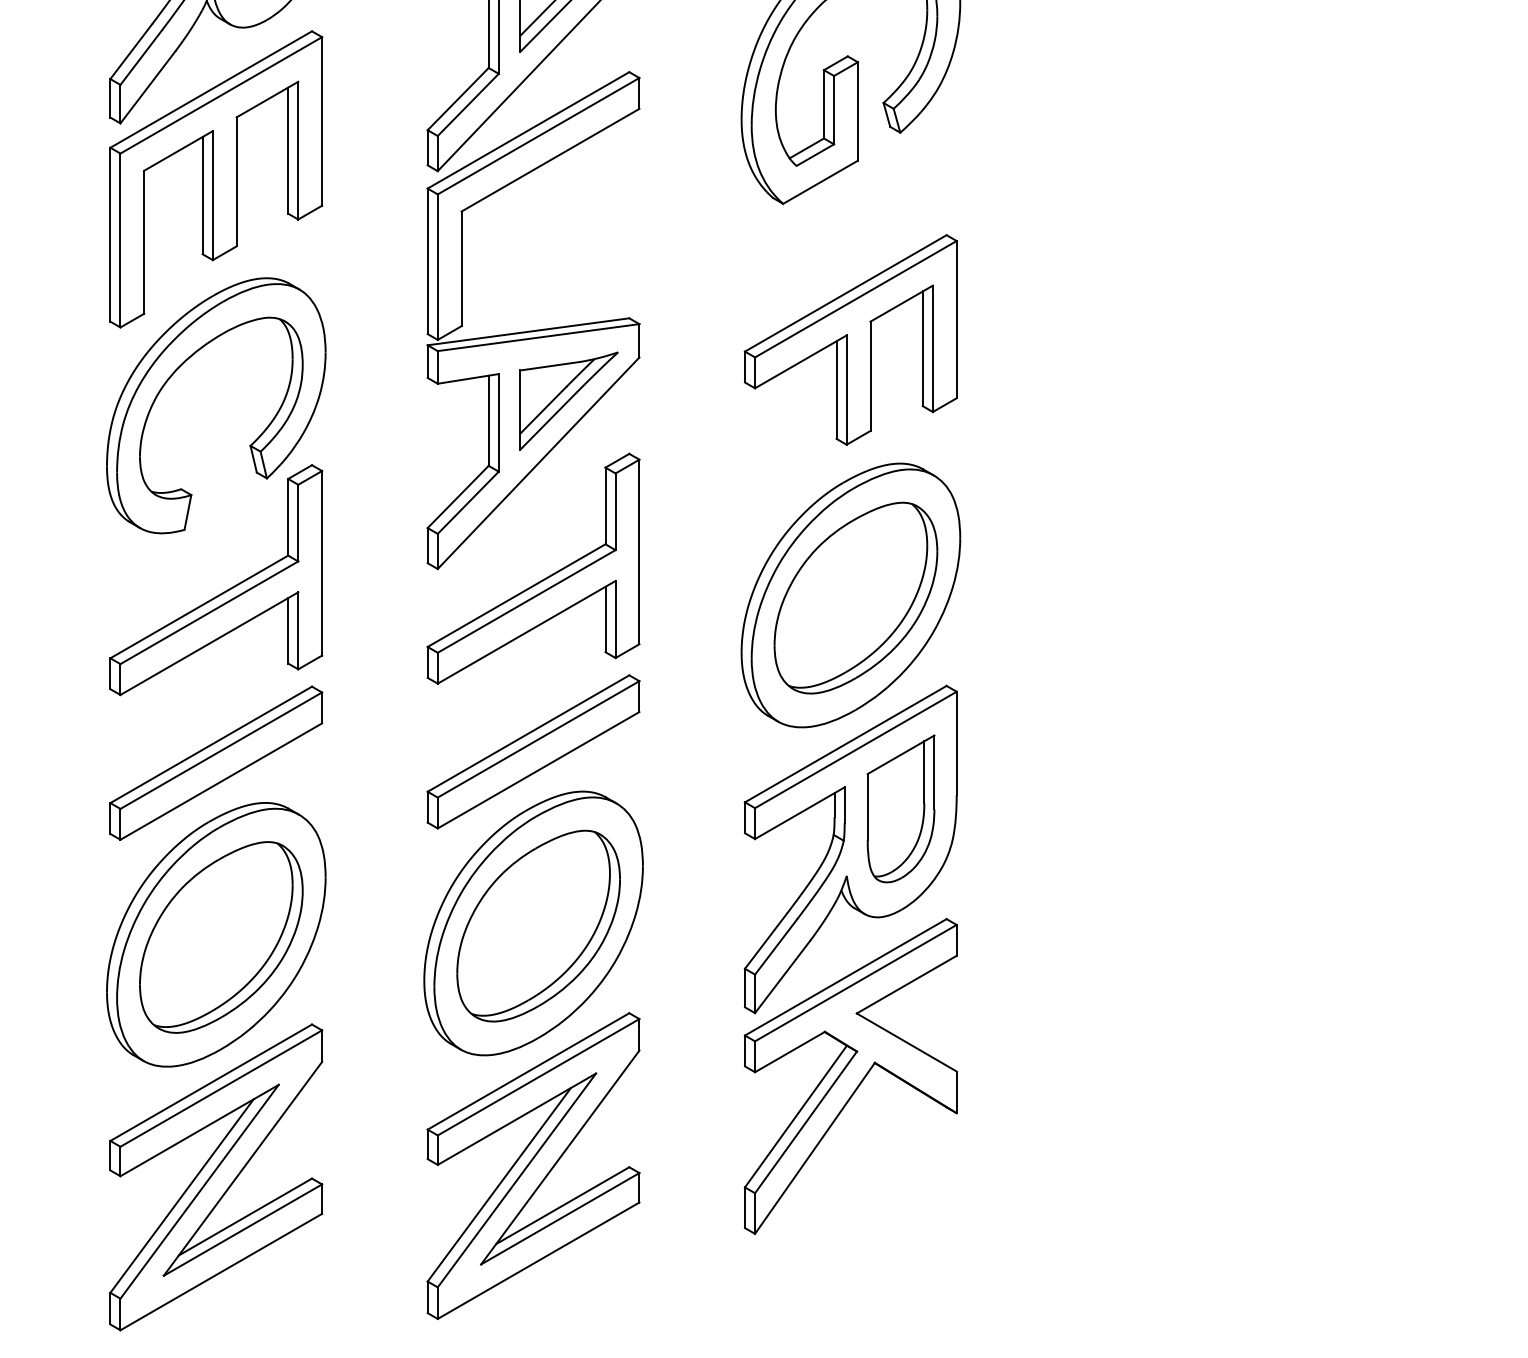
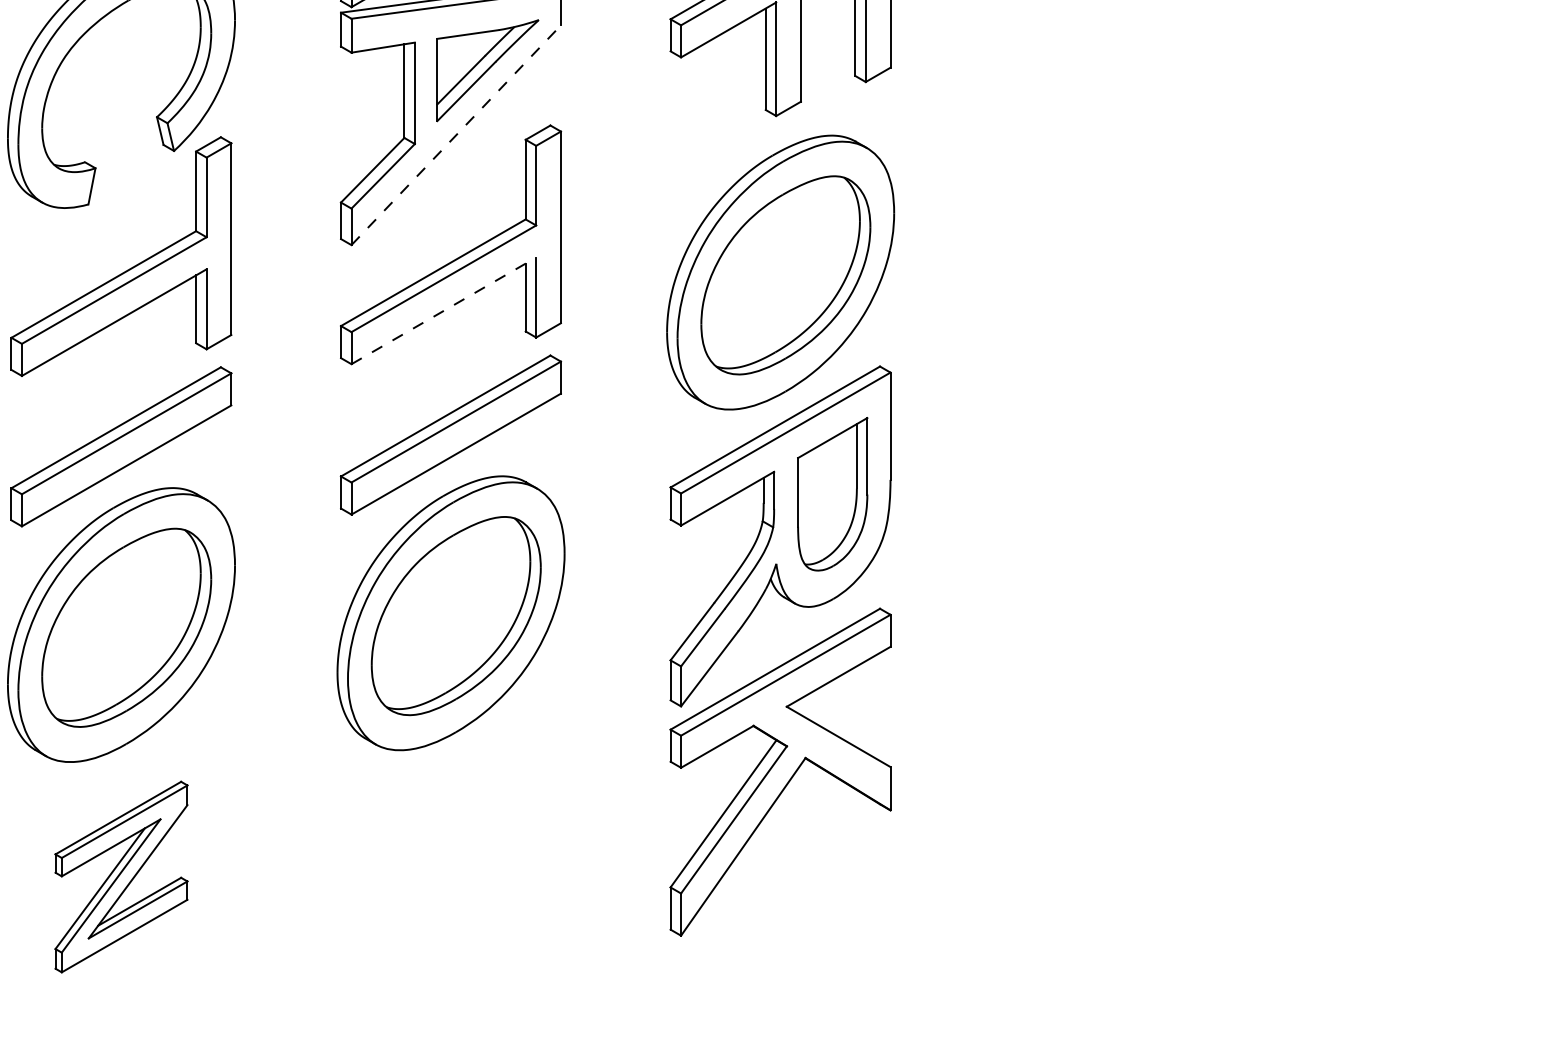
line: (538, 462) -> (456, 134), solid -> dashed
line: (526, 632) -> (443, 311), solid -> dashed
part: (533, 1165) -> (450, 864), removed
part: (216, 1177) -> (121, 877), size x0.6

